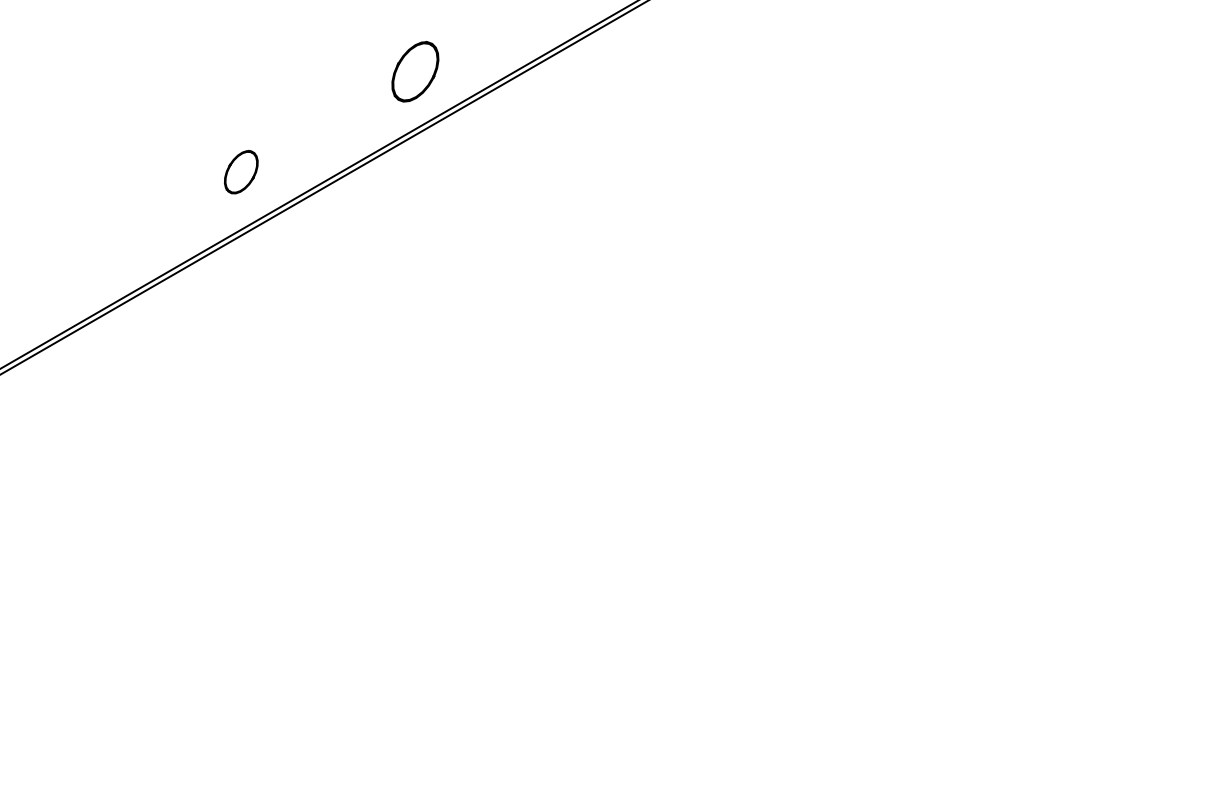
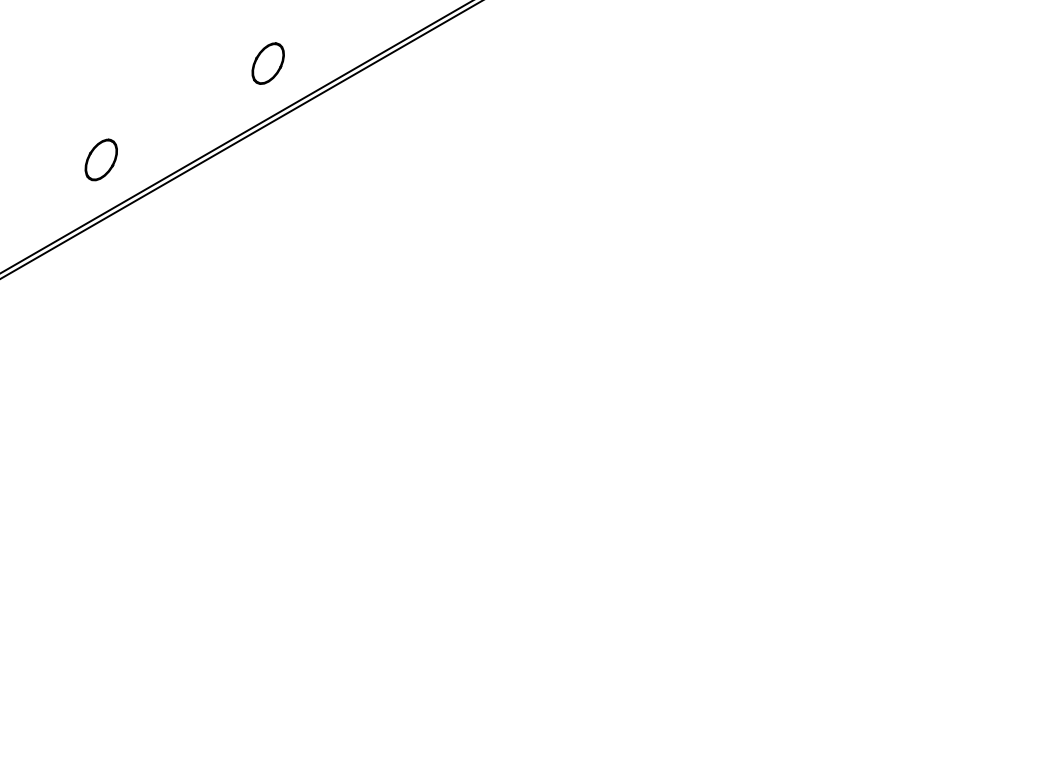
part: (415, 71) -> (268, 63), size x0.71

